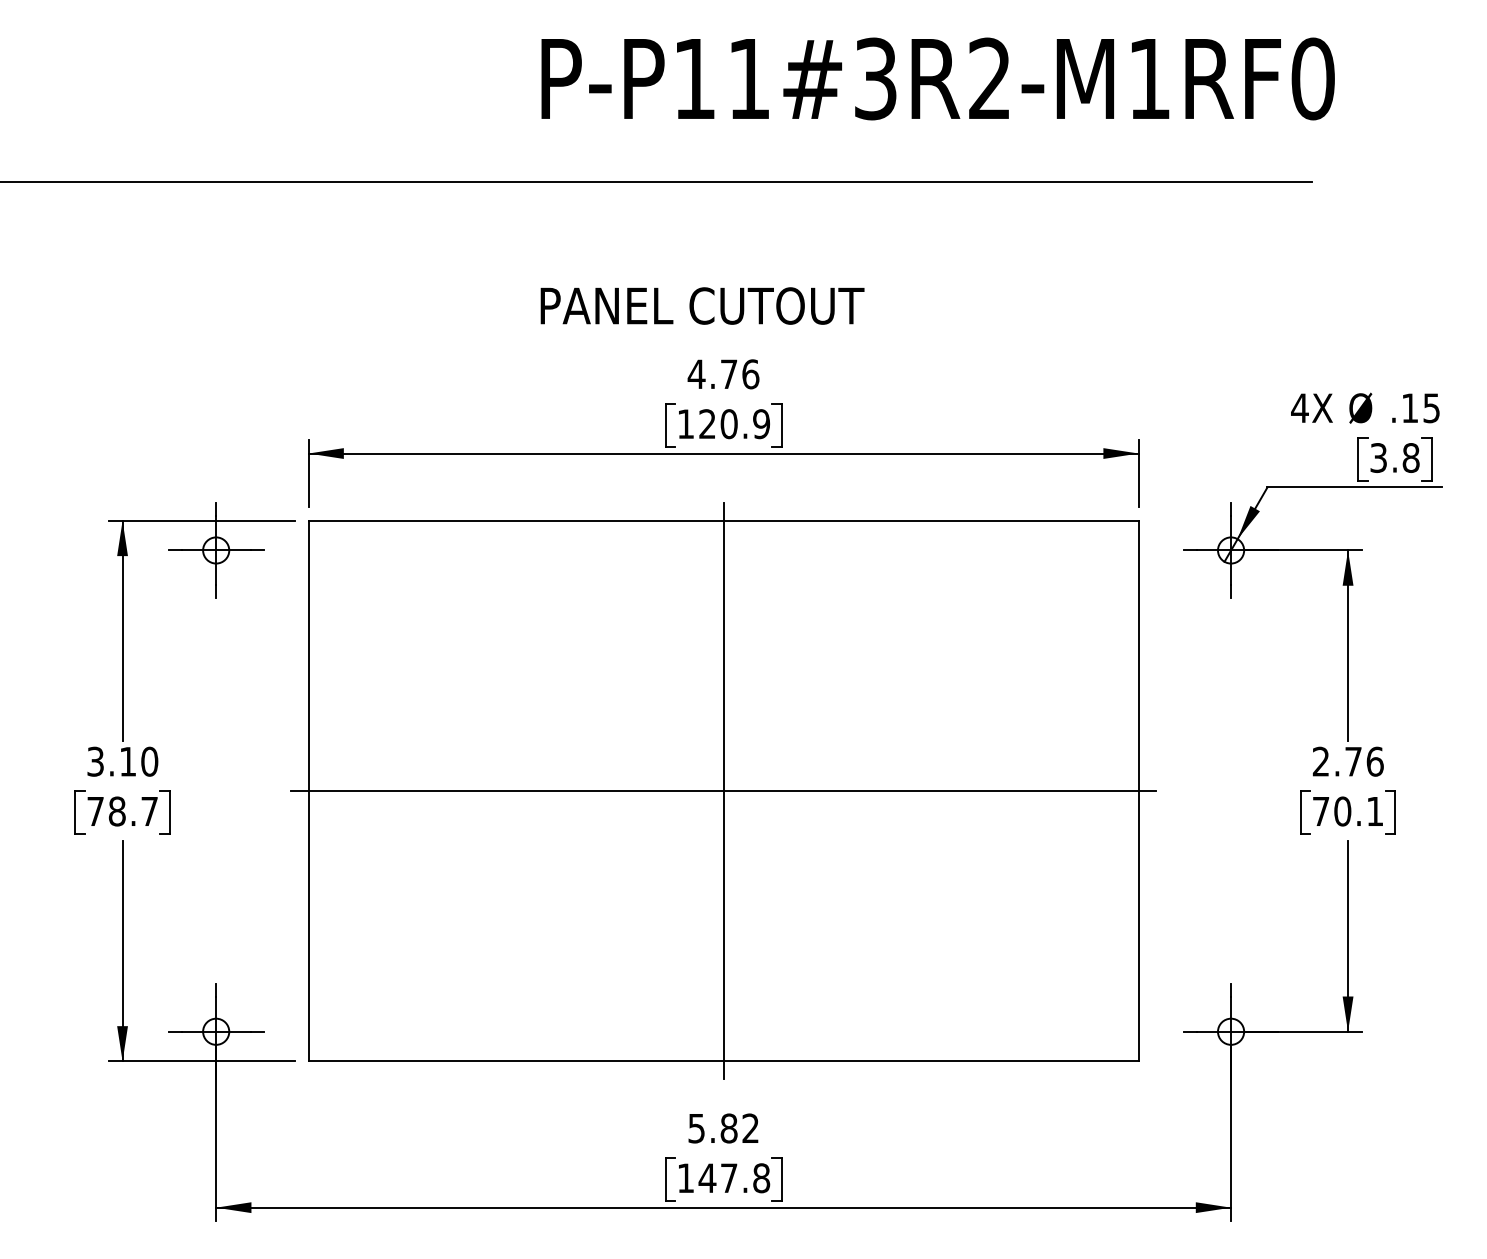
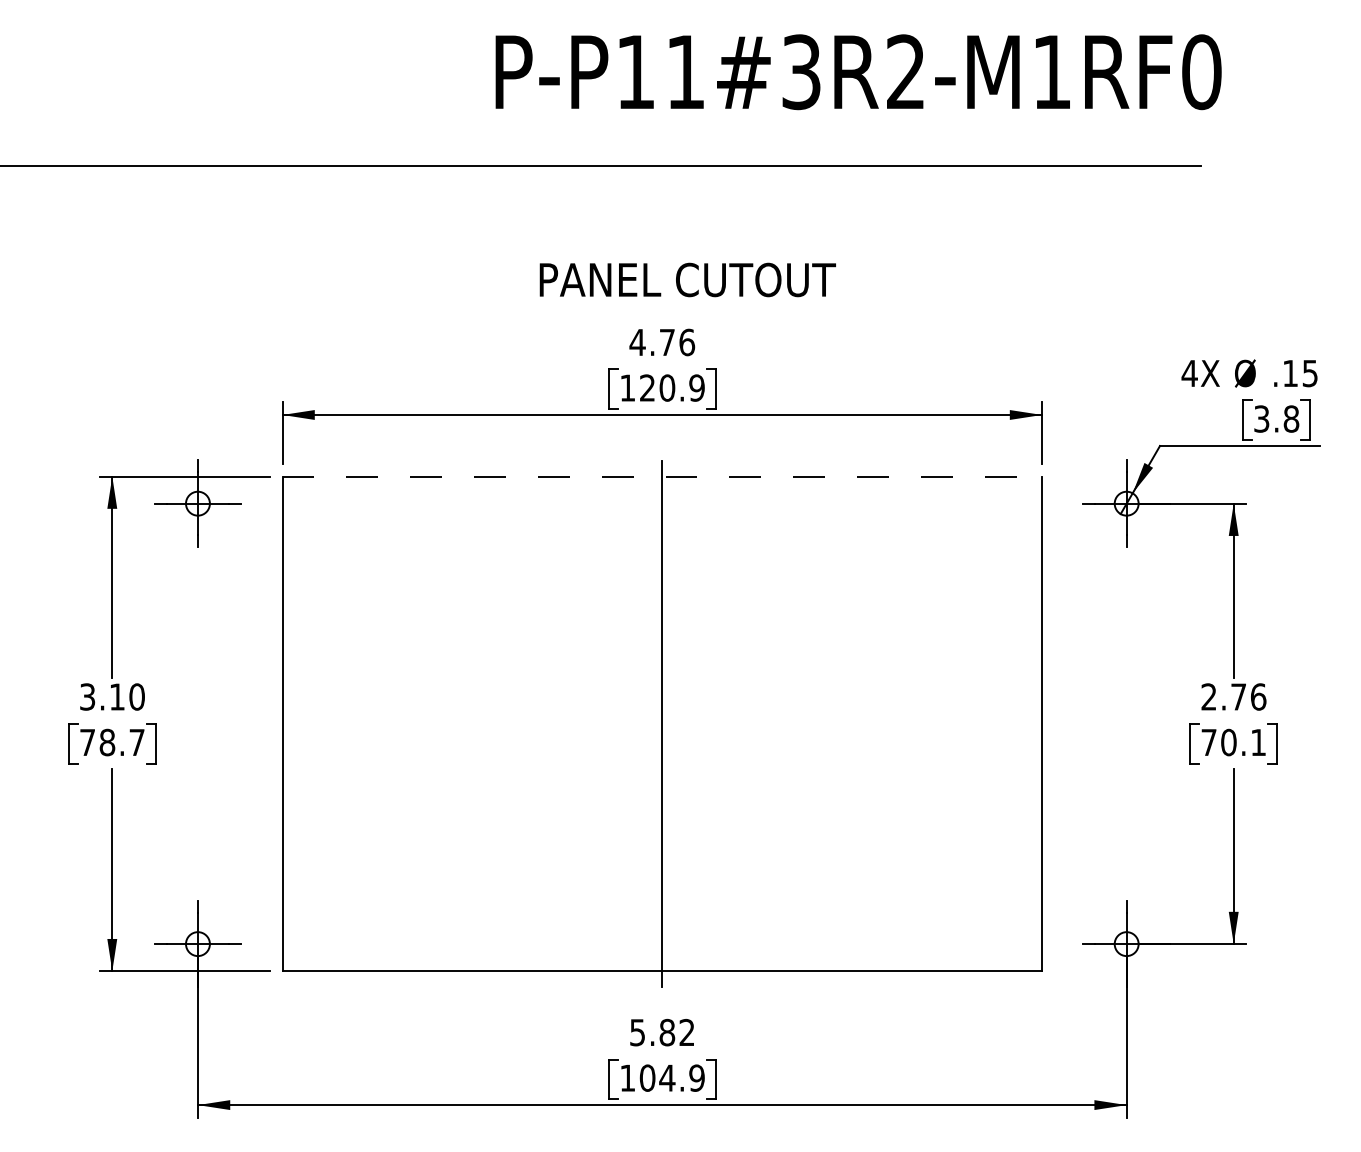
text: (702, 305) -> (687, 279), moved
line: (724, 520) -> (663, 476), solid -> dashed
line: (723, 791) -> (662, 724), removed
text: (734, 1178) -> (672, 1078), 147.8 -> 104.9

